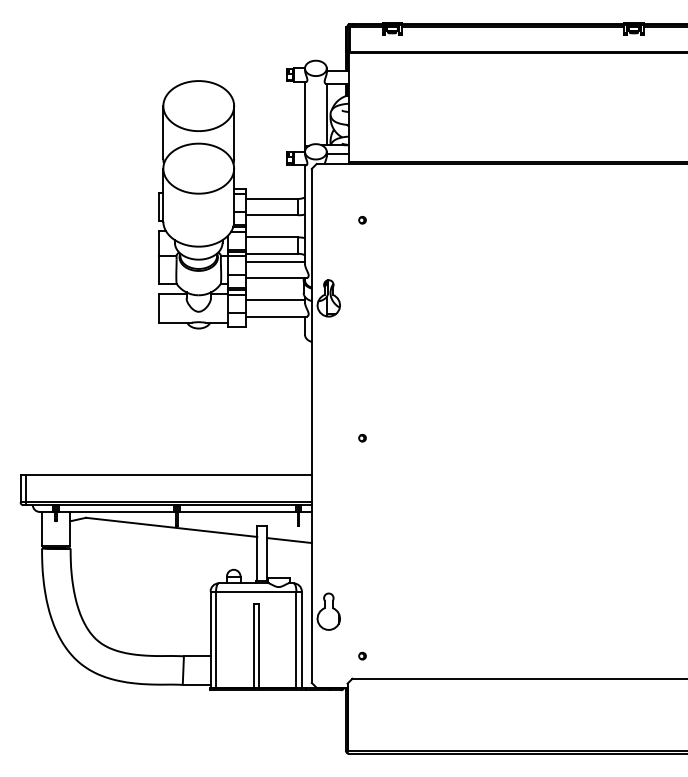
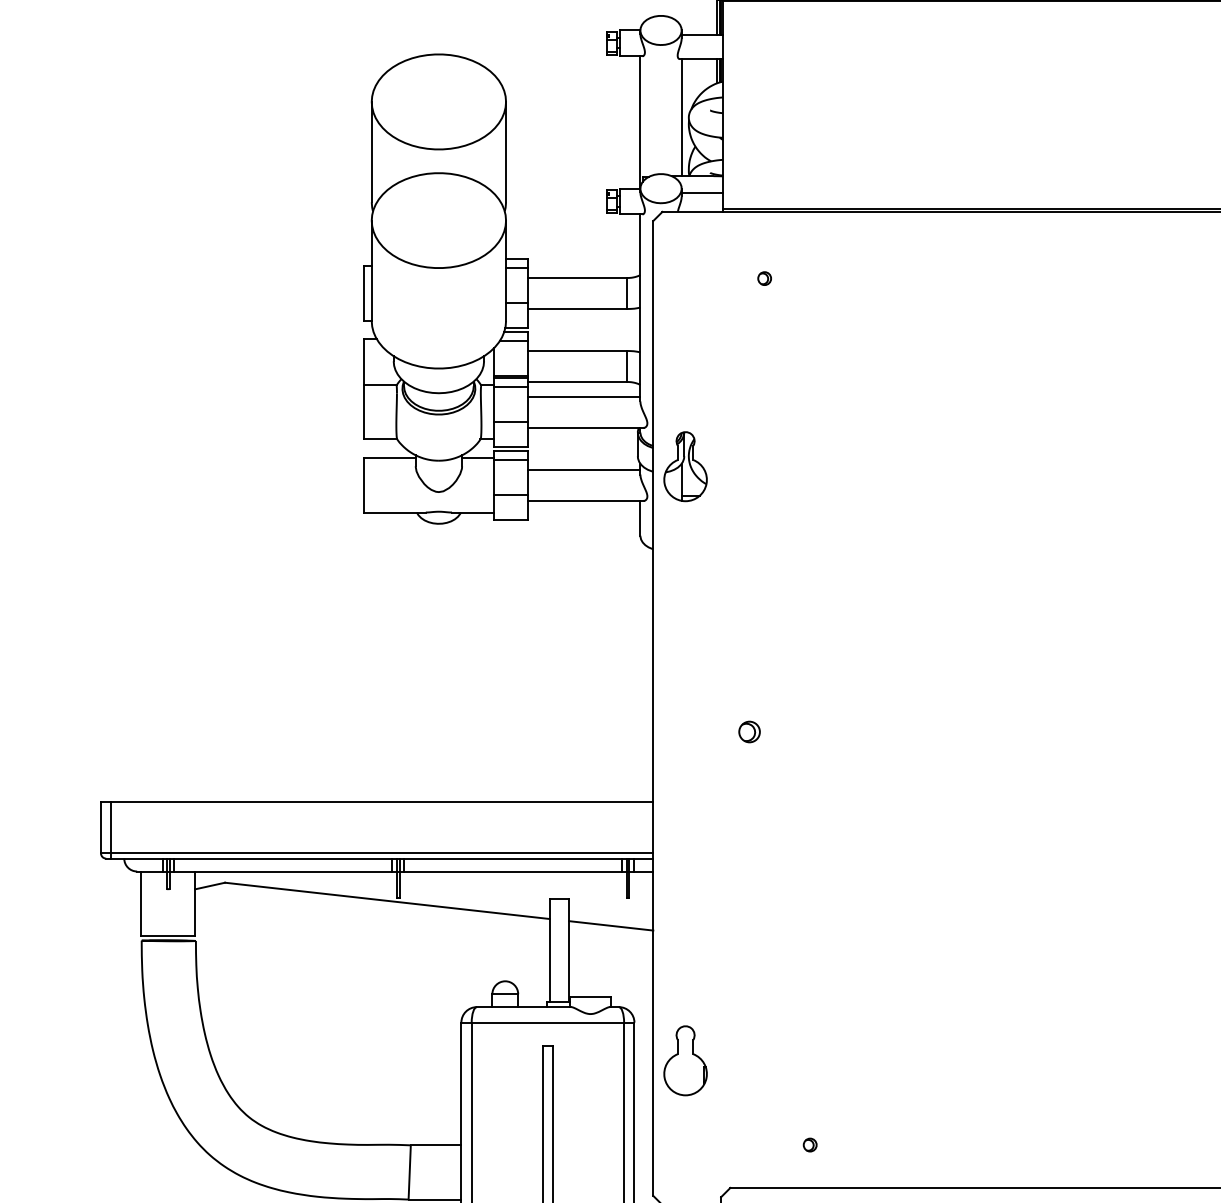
part: (362, 220) -> (764, 279), moved
part: (362, 437) -> (749, 730), size x1.6
part: (362, 655) -> (810, 1143), moved

